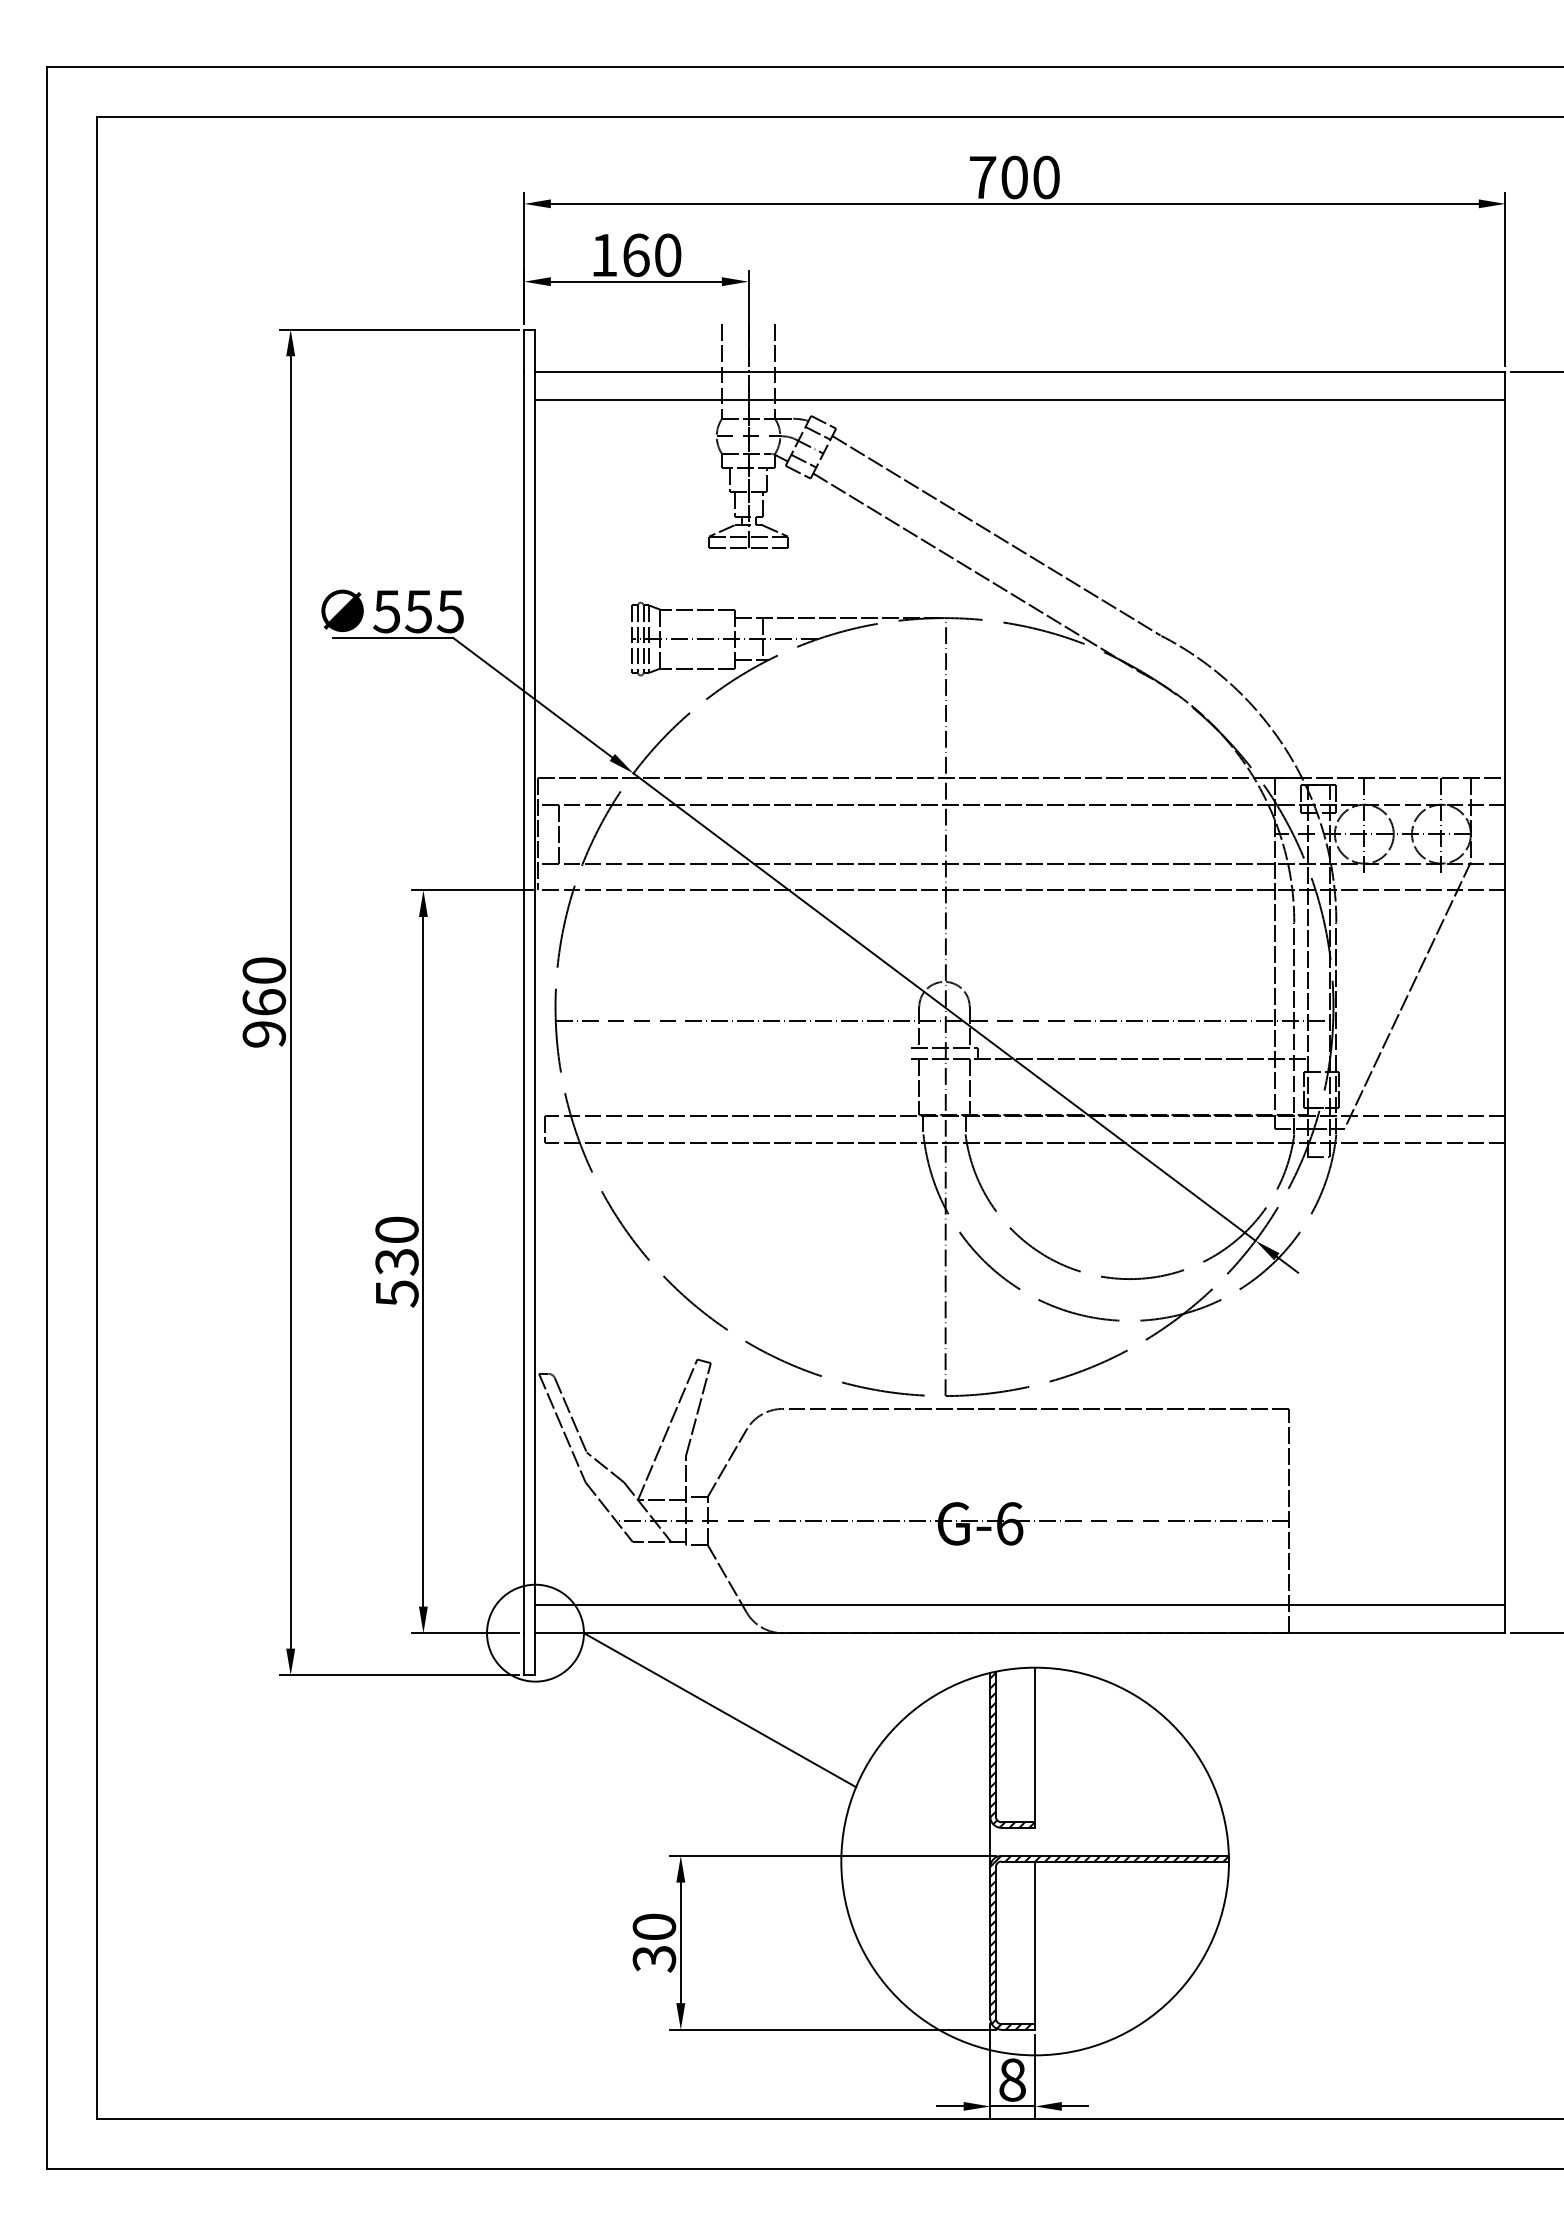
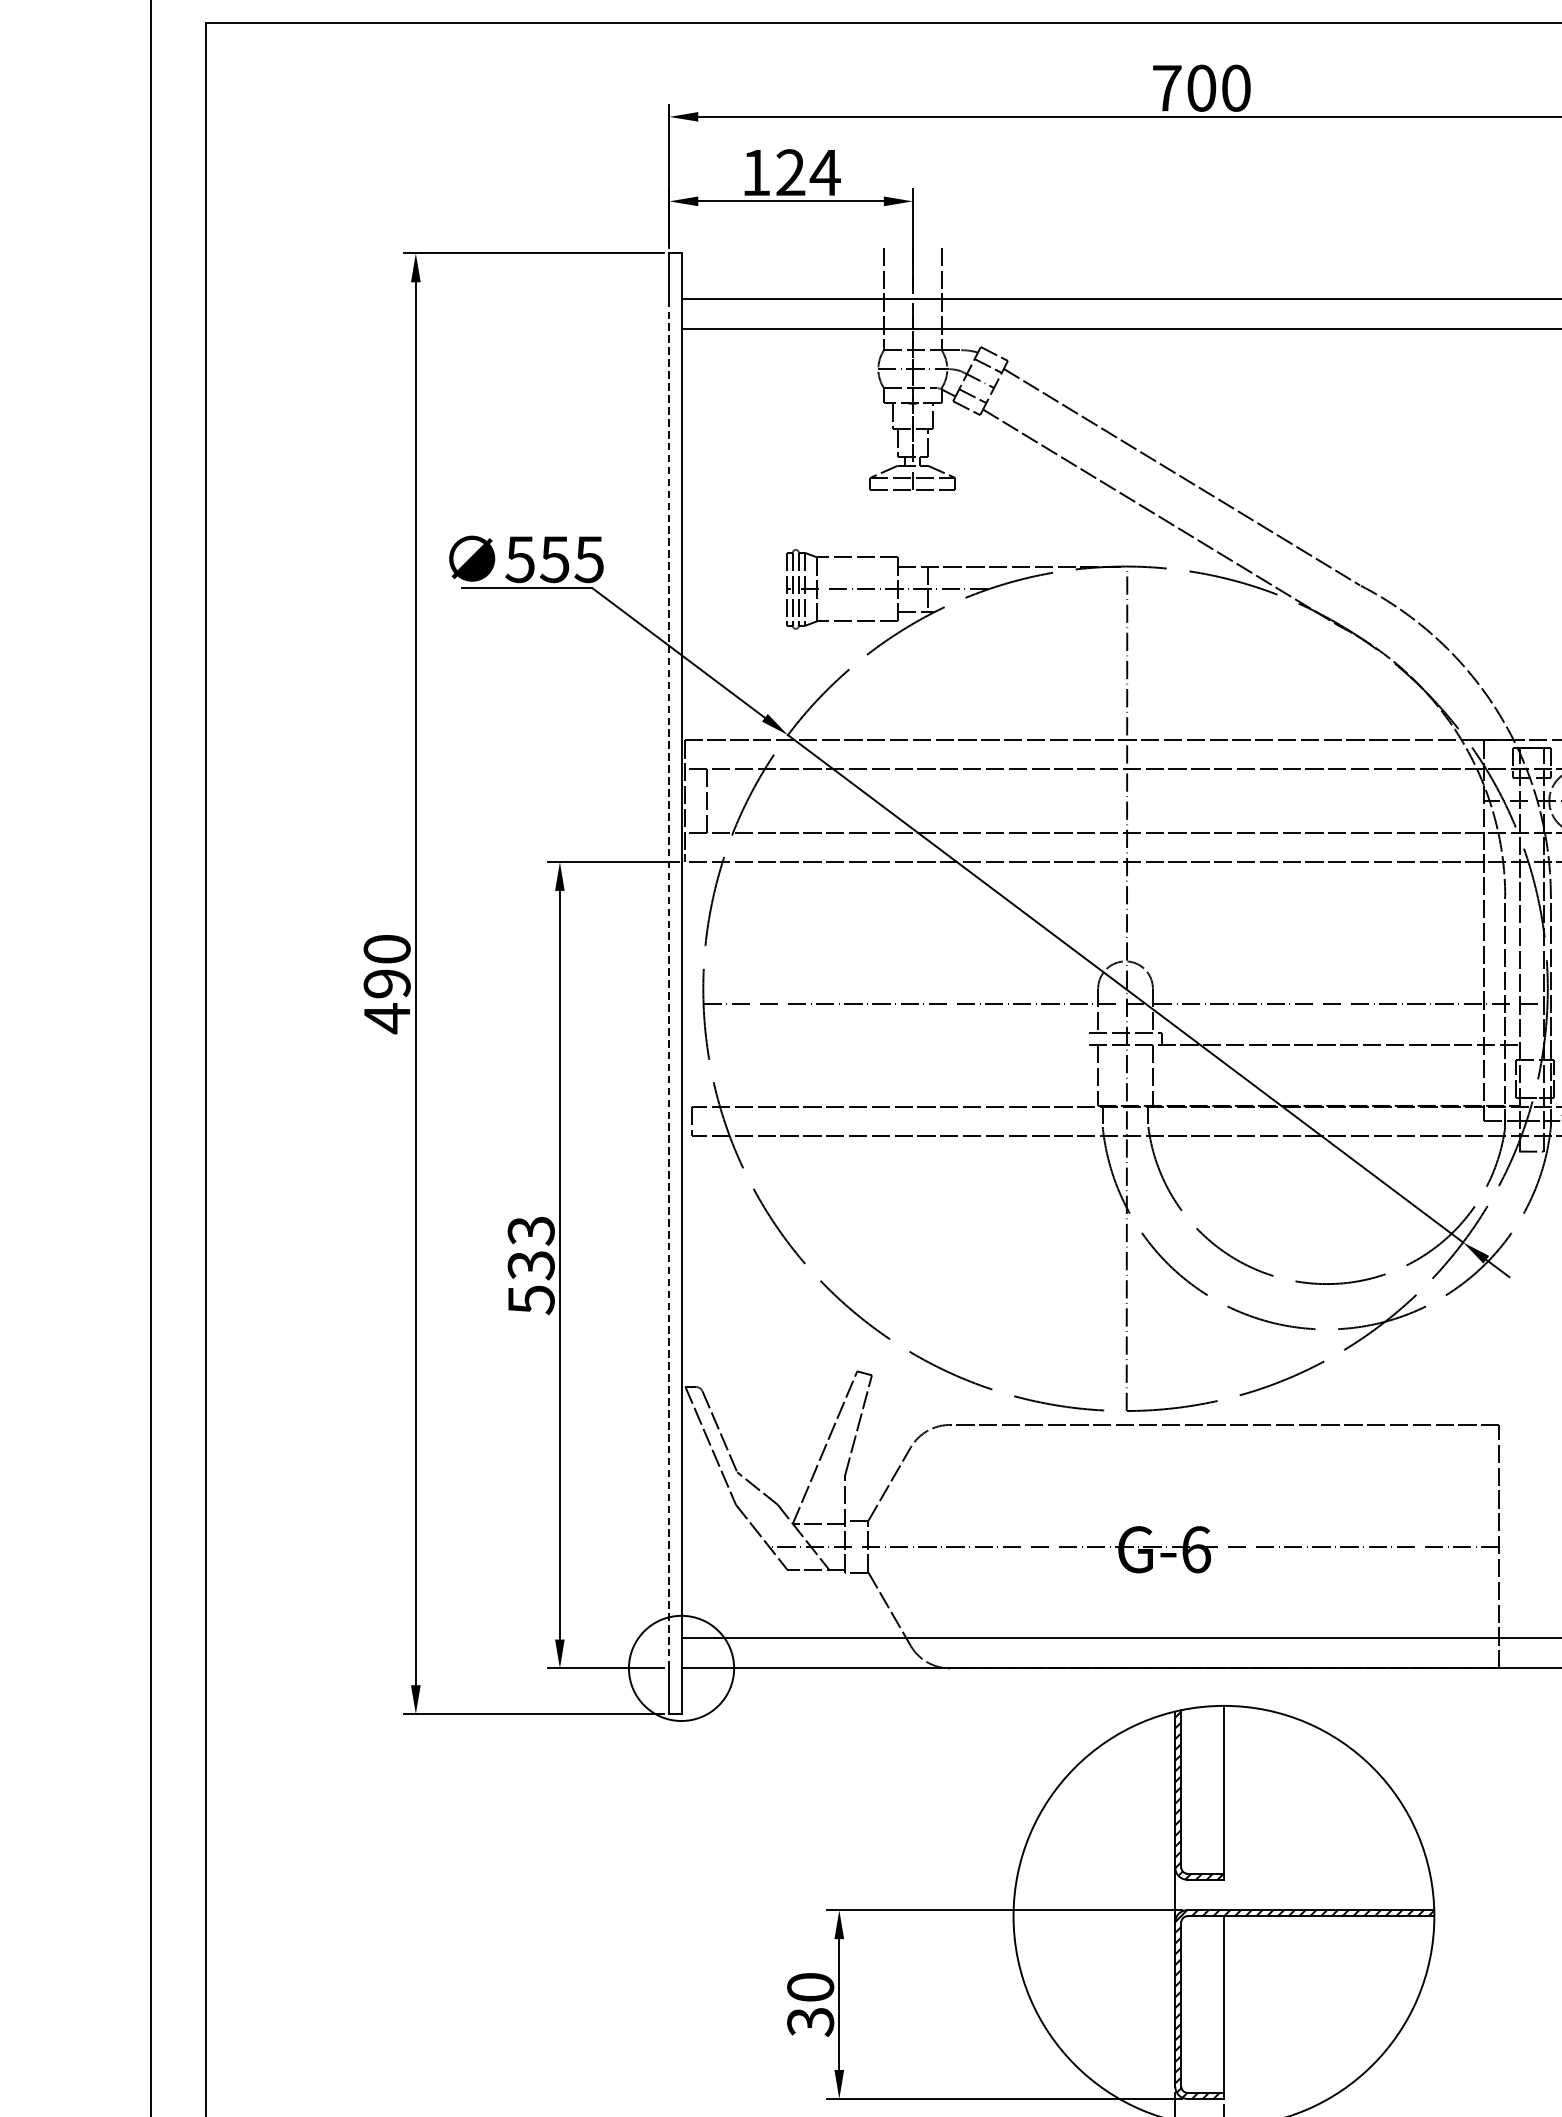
text: (652, 255) -> (808, 172), 160 -> 124
line: (524, 1002) -> (669, 983), solid -> dashed
text: (264, 1018) -> (387, 1001), 960 -> 490
text: (396, 1229) -> (530, 1230), 530 -> 533
line: (719, 1710) -> (881, 1752), removed

